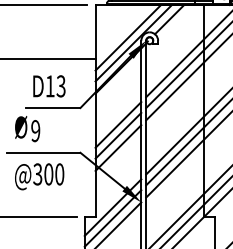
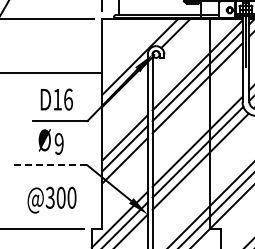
line: (127, 37) -> (134, 51), removed
text: (60, 86) -> (67, 99), D13 -> D16
text: (26, 128) -> (50, 141), moved
line: (43, 152) -> (50, 165), solid -> dashed
text: (39, 176) -> (51, 199), moved

